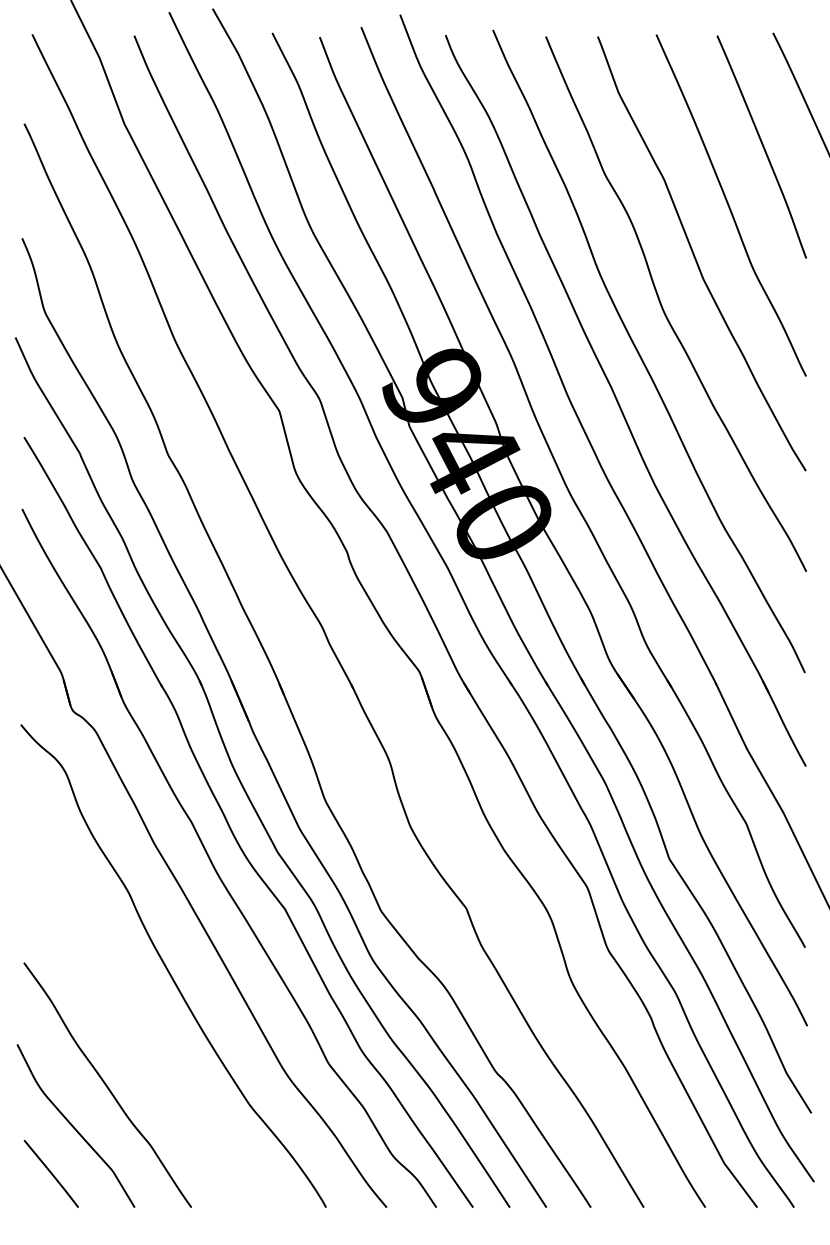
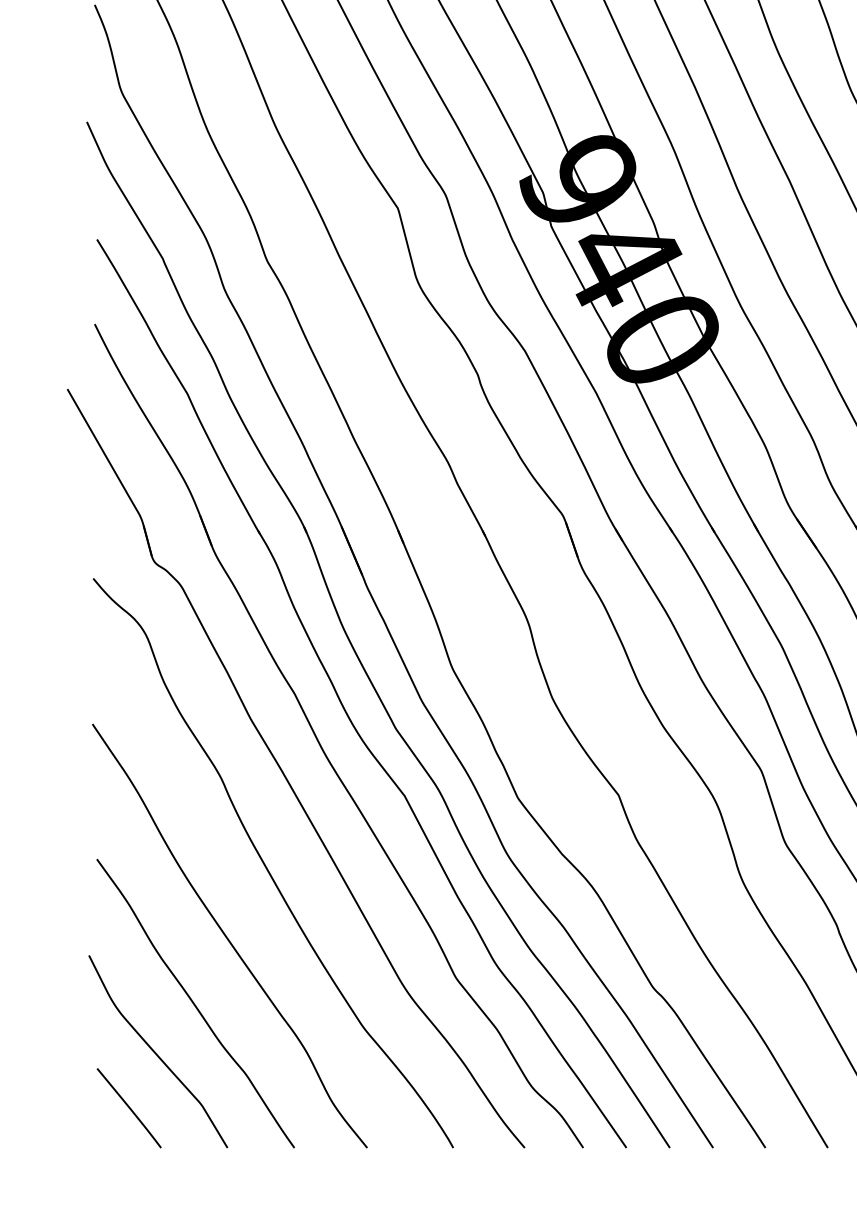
curve: (134, 1027) -> (227, 935), added

